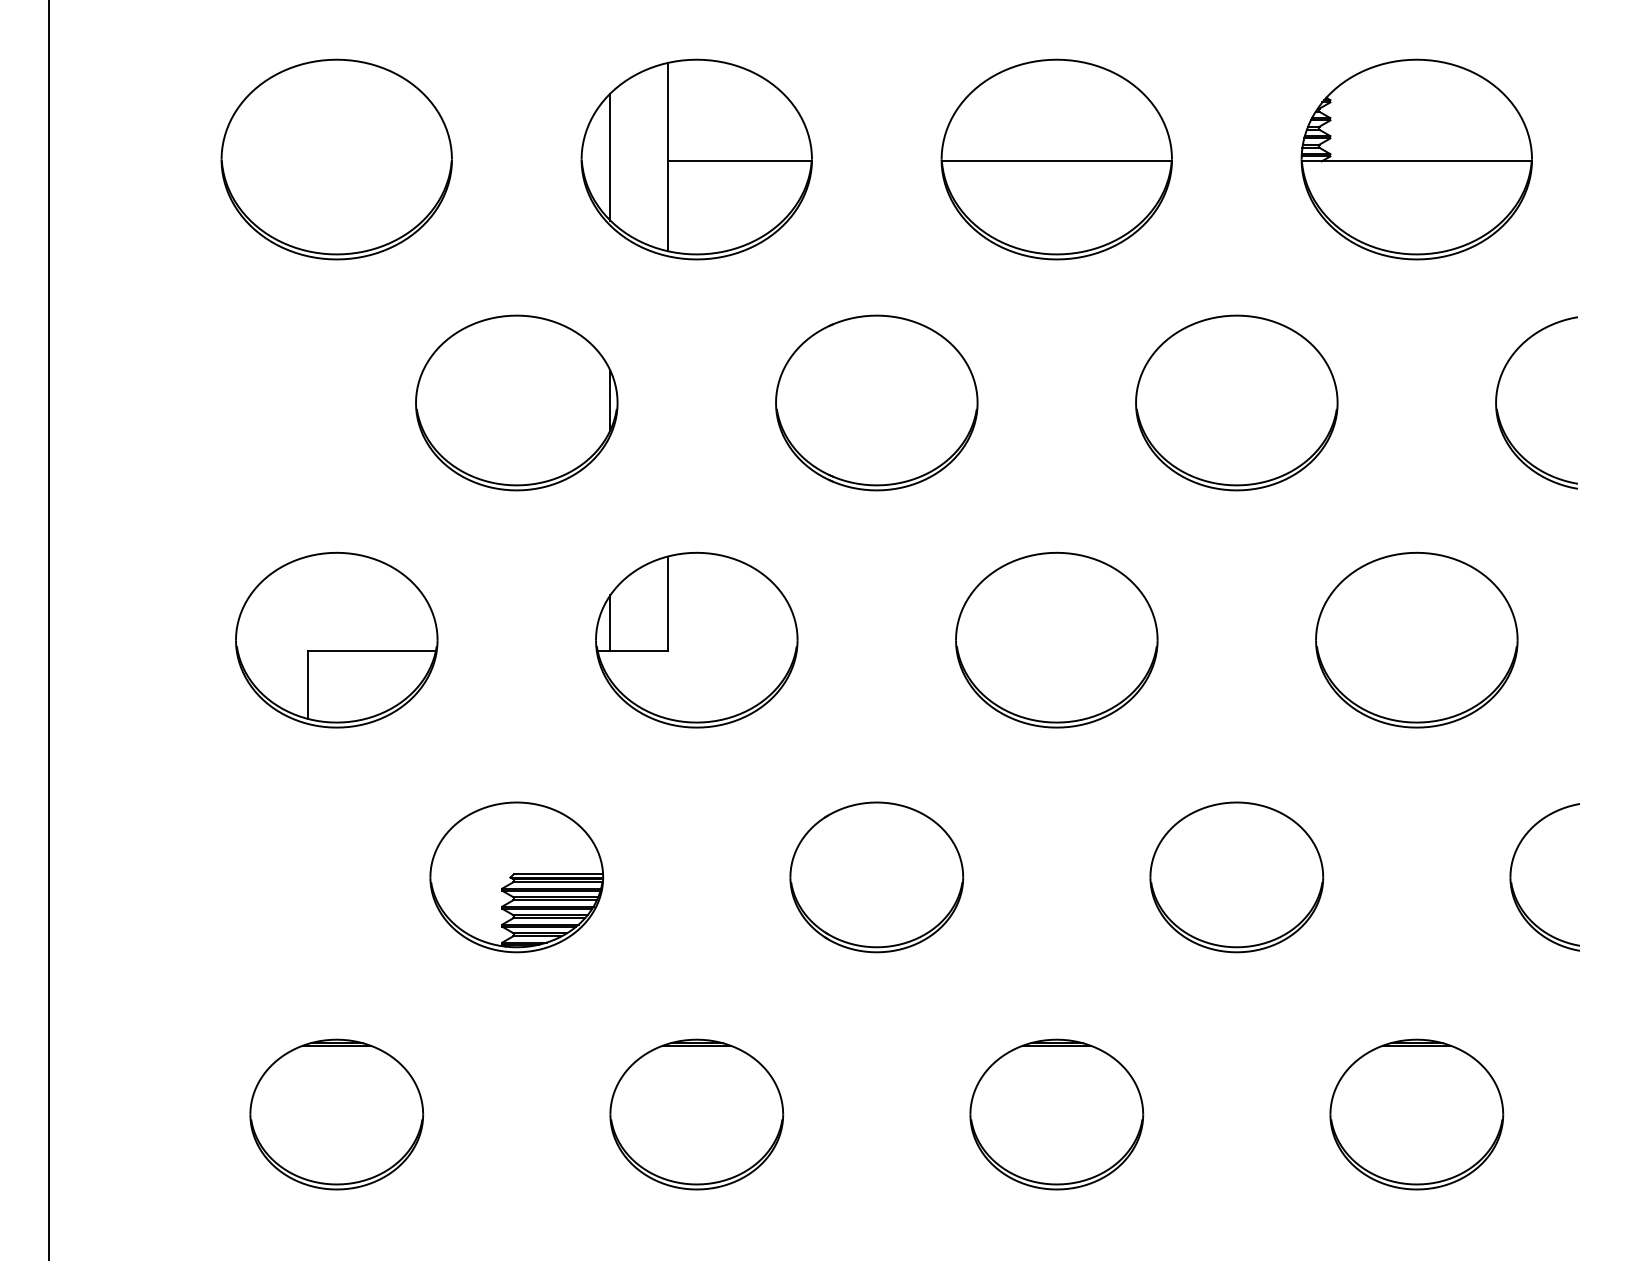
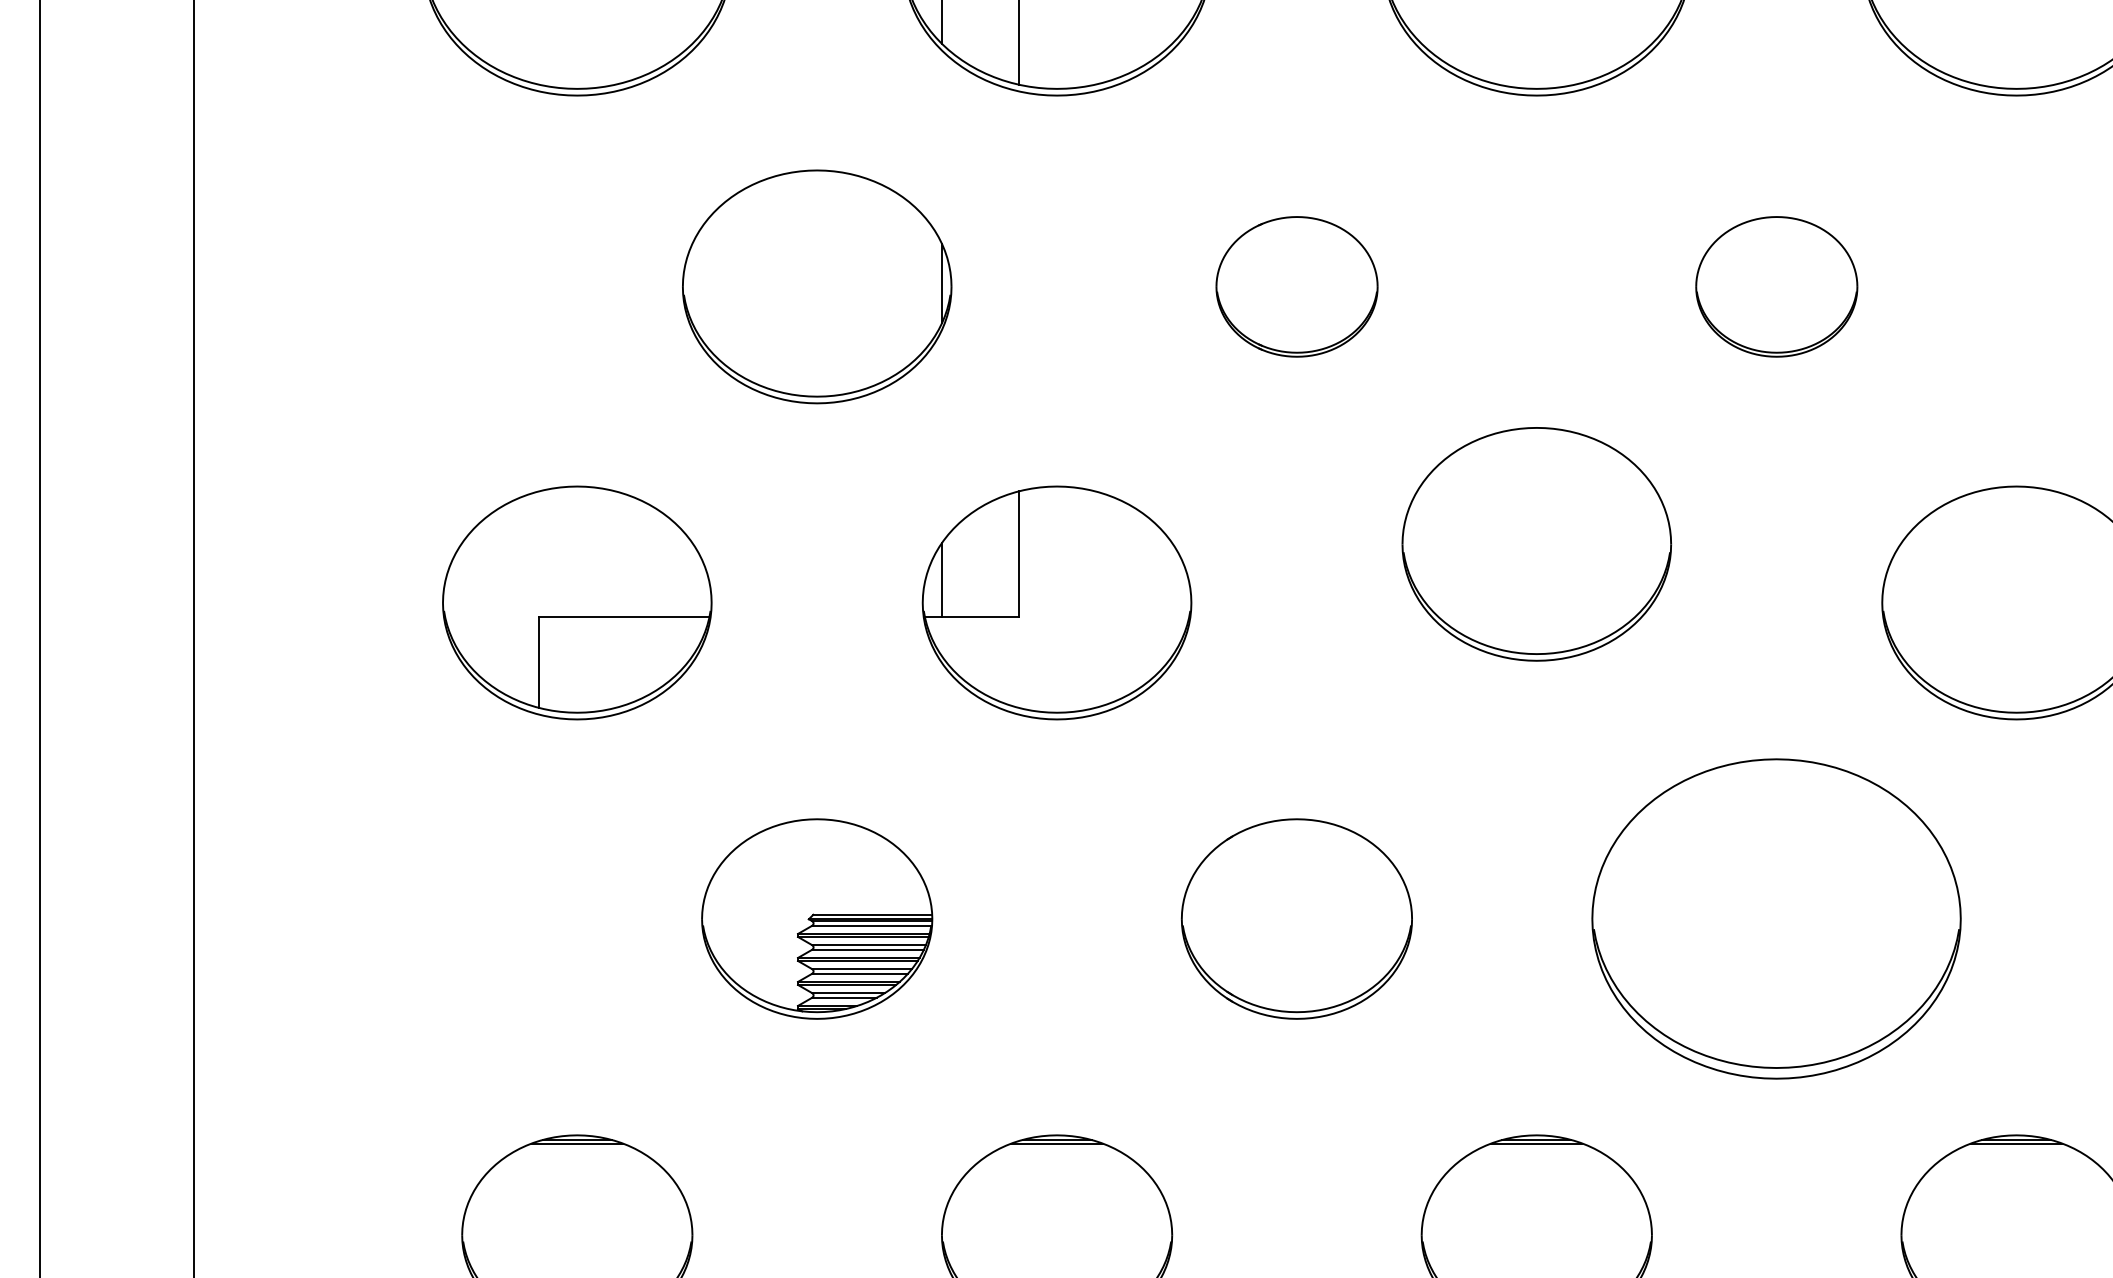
part: (876, 402) -> (1296, 286), size x0.6
part: (1236, 402) -> (1776, 286), size x0.6
part: (1056, 639) -> (1536, 543), moved
part: (1236, 877) -> (1776, 919), size x1.6

